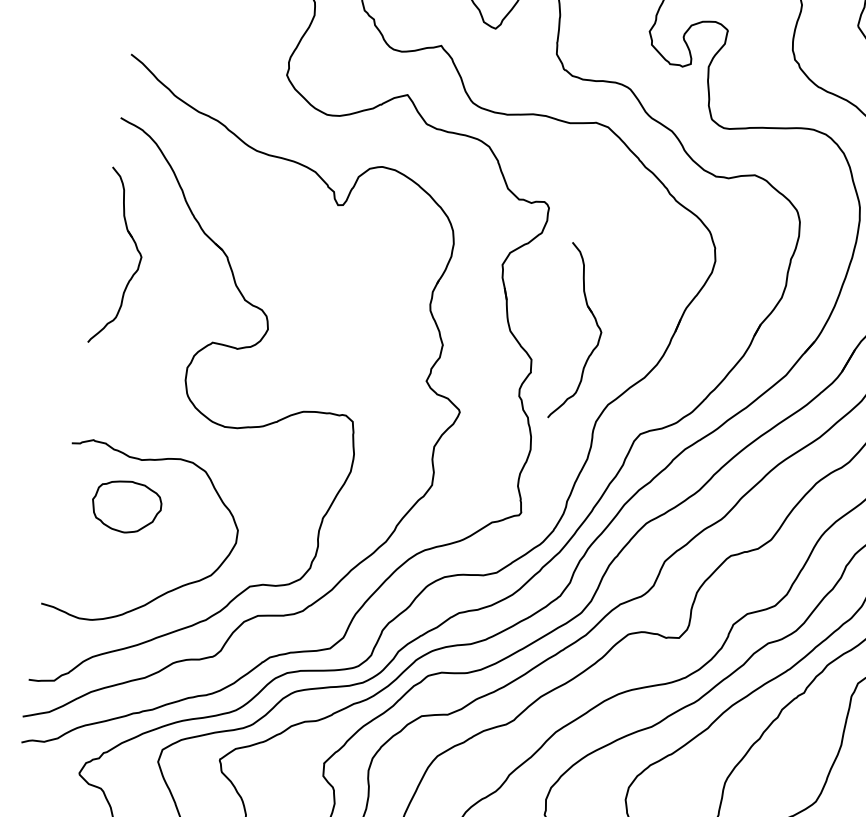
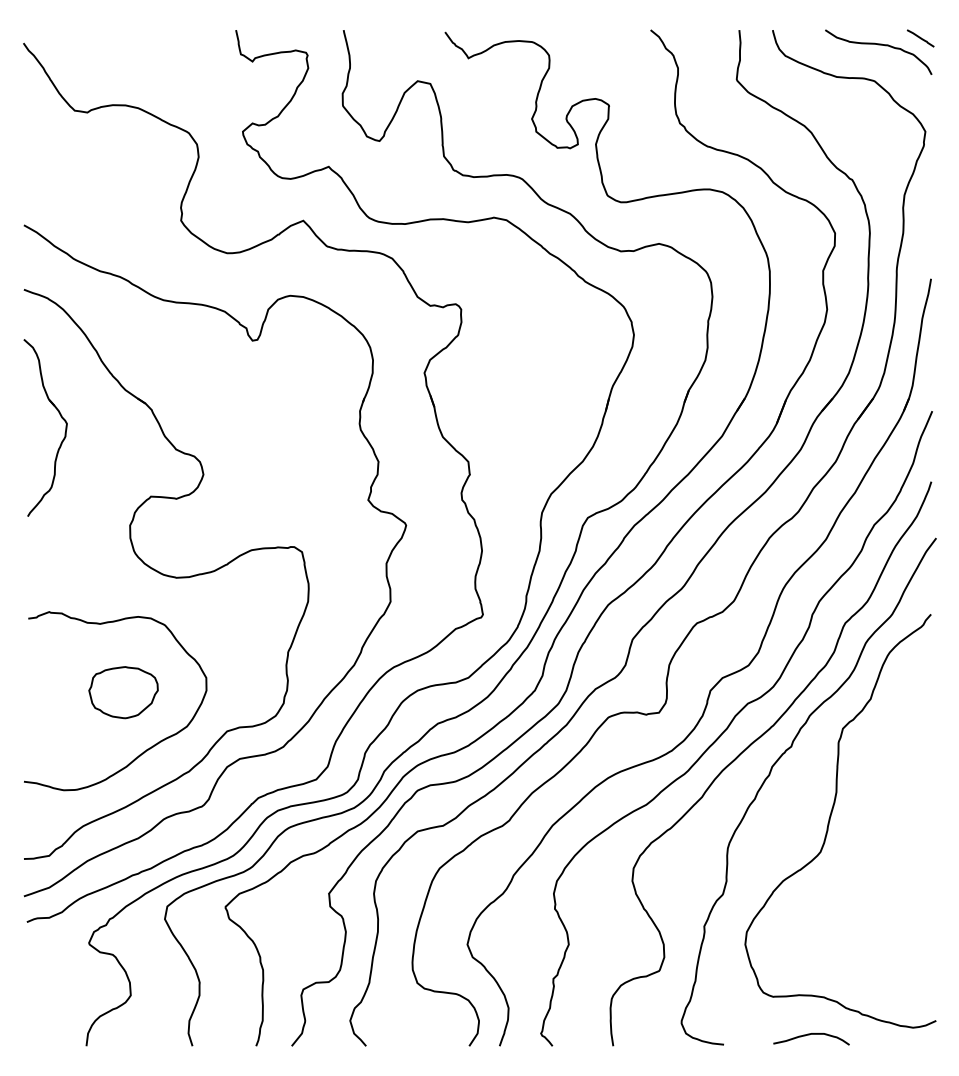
part: (596, 326) -> (527, 418), removed
part: (126, 506) -> (123, 692), moved

